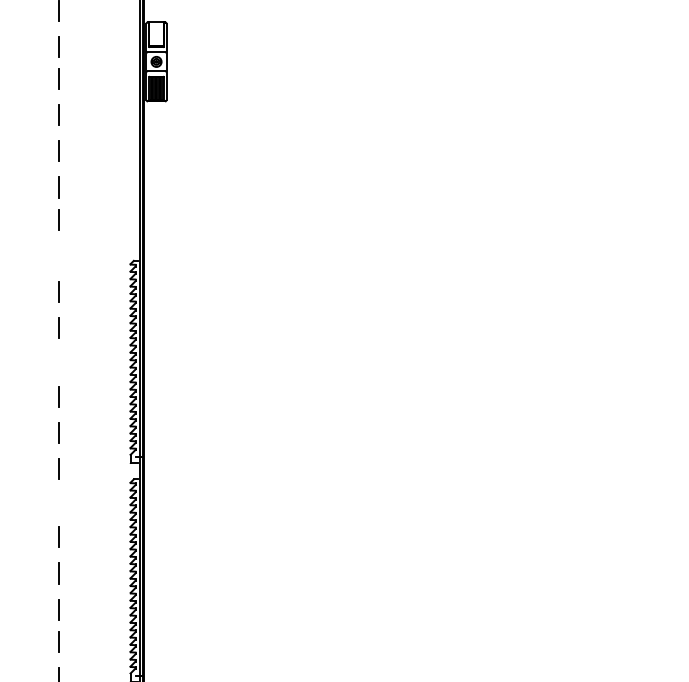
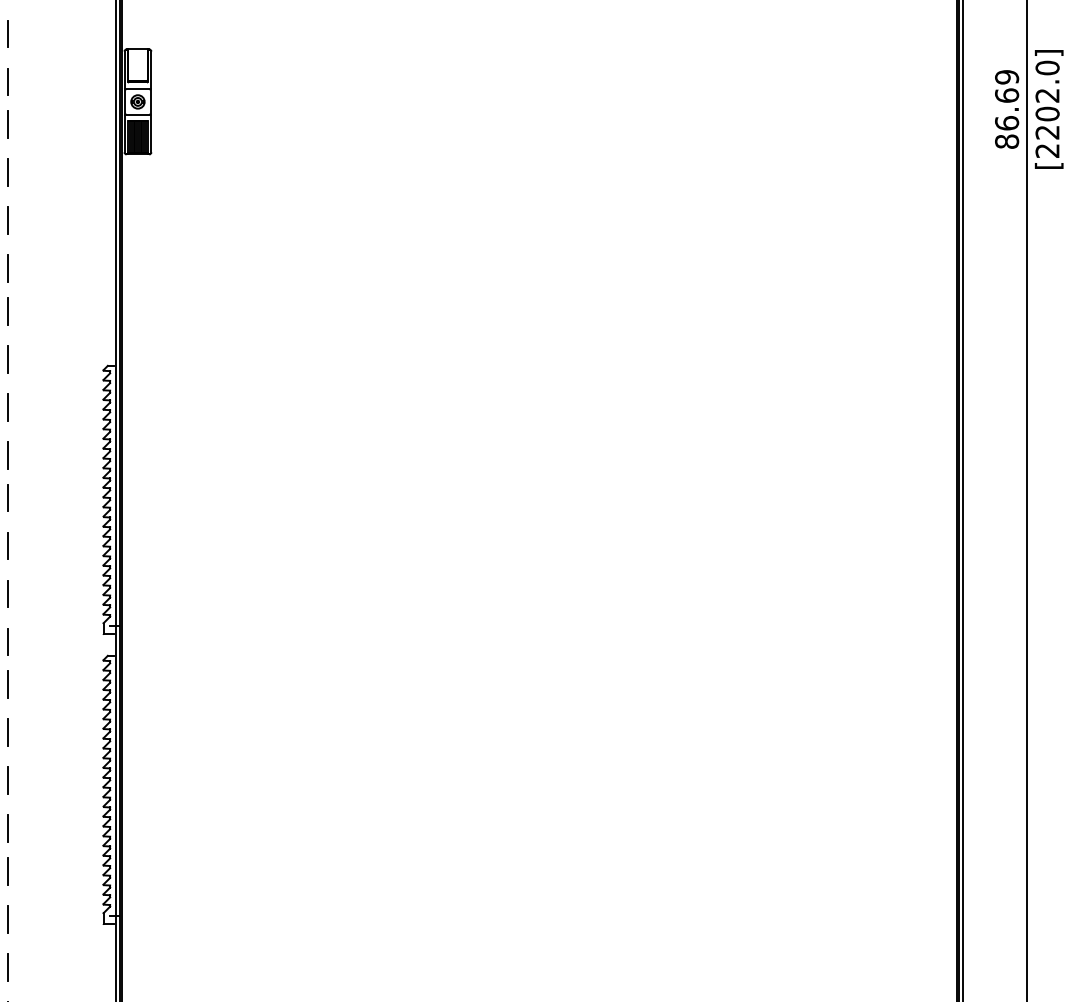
line: (58, 255) -> (8, 358), added
line: (58, 360) -> (8, 497), added
line: (58, 501) -> (8, 684), added

